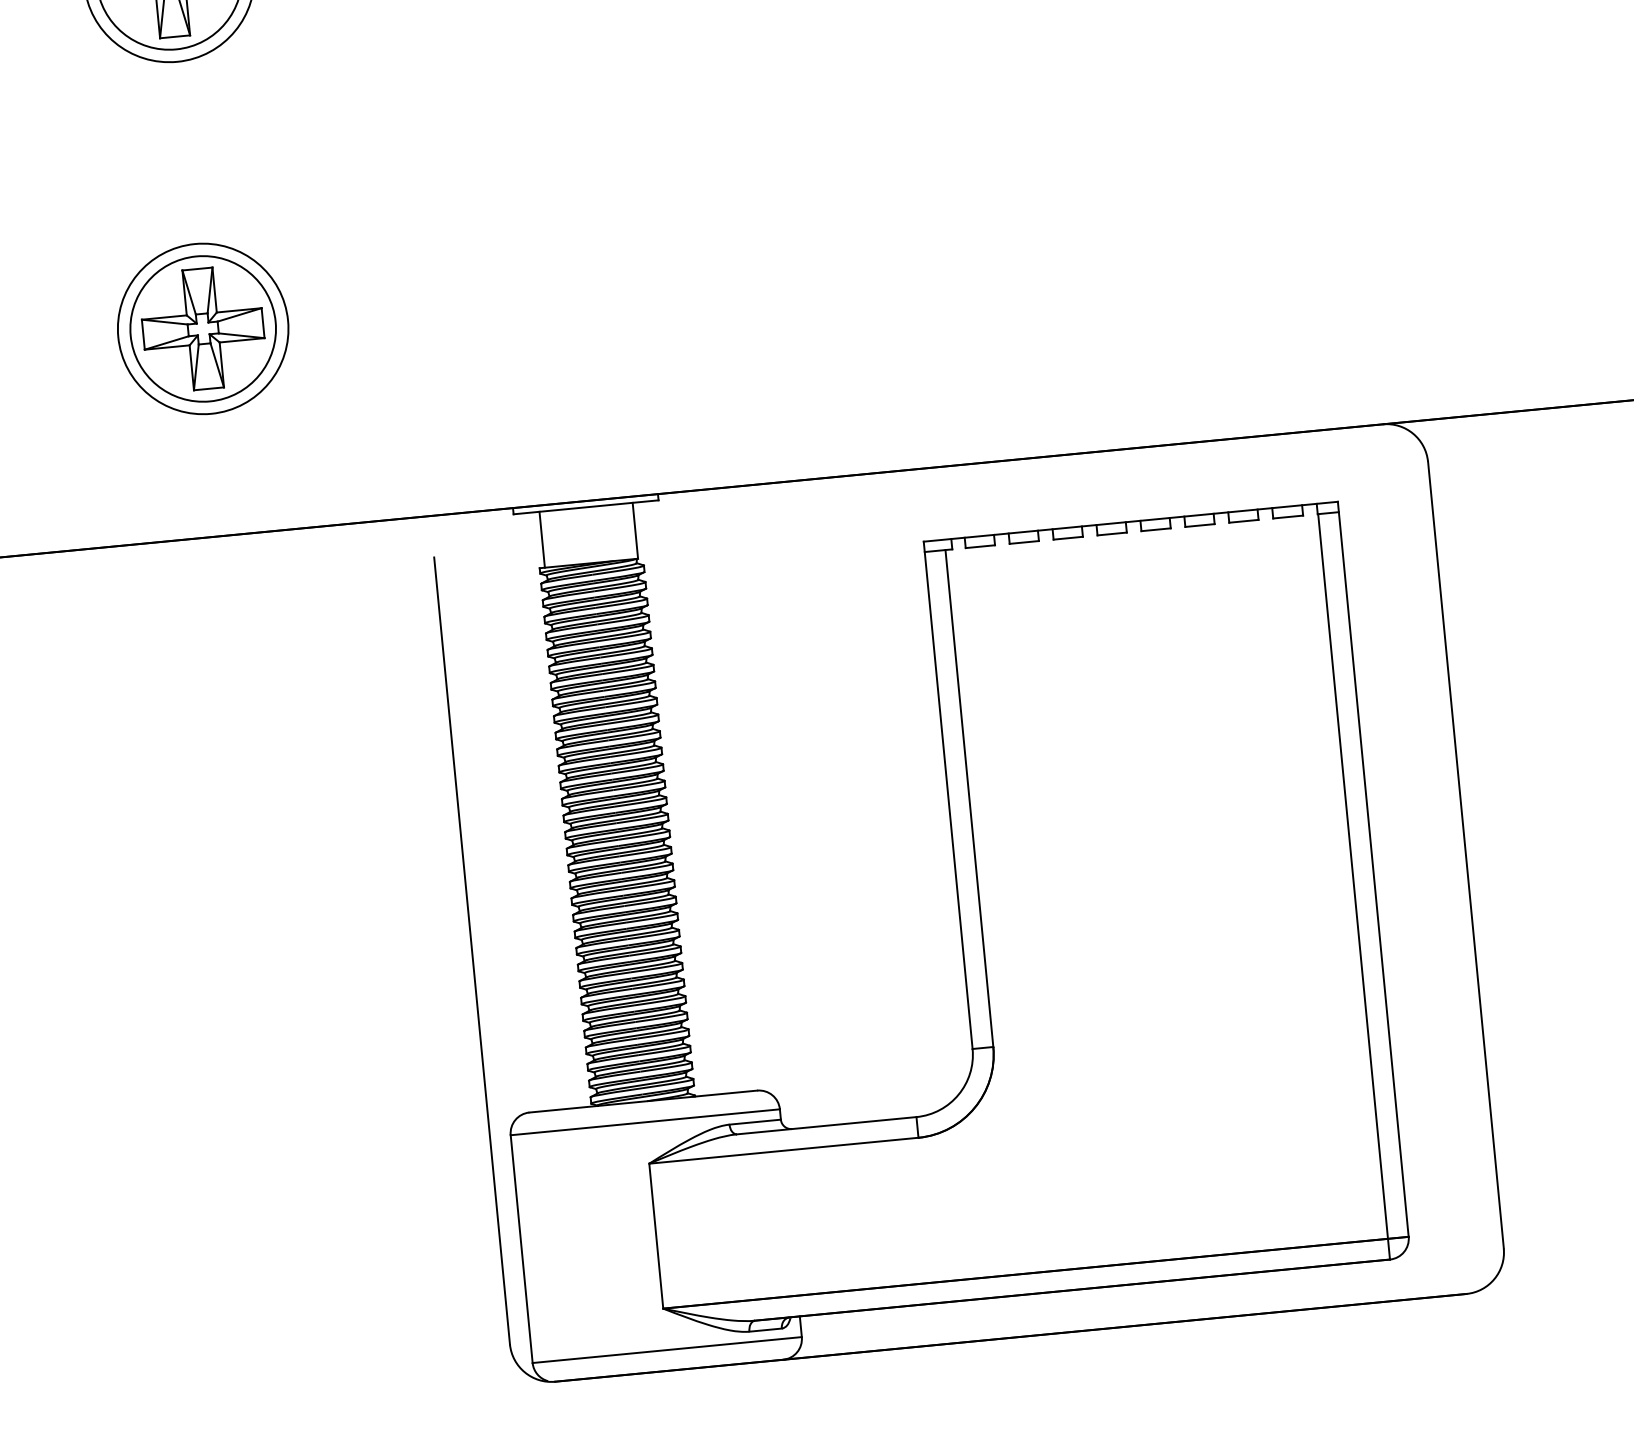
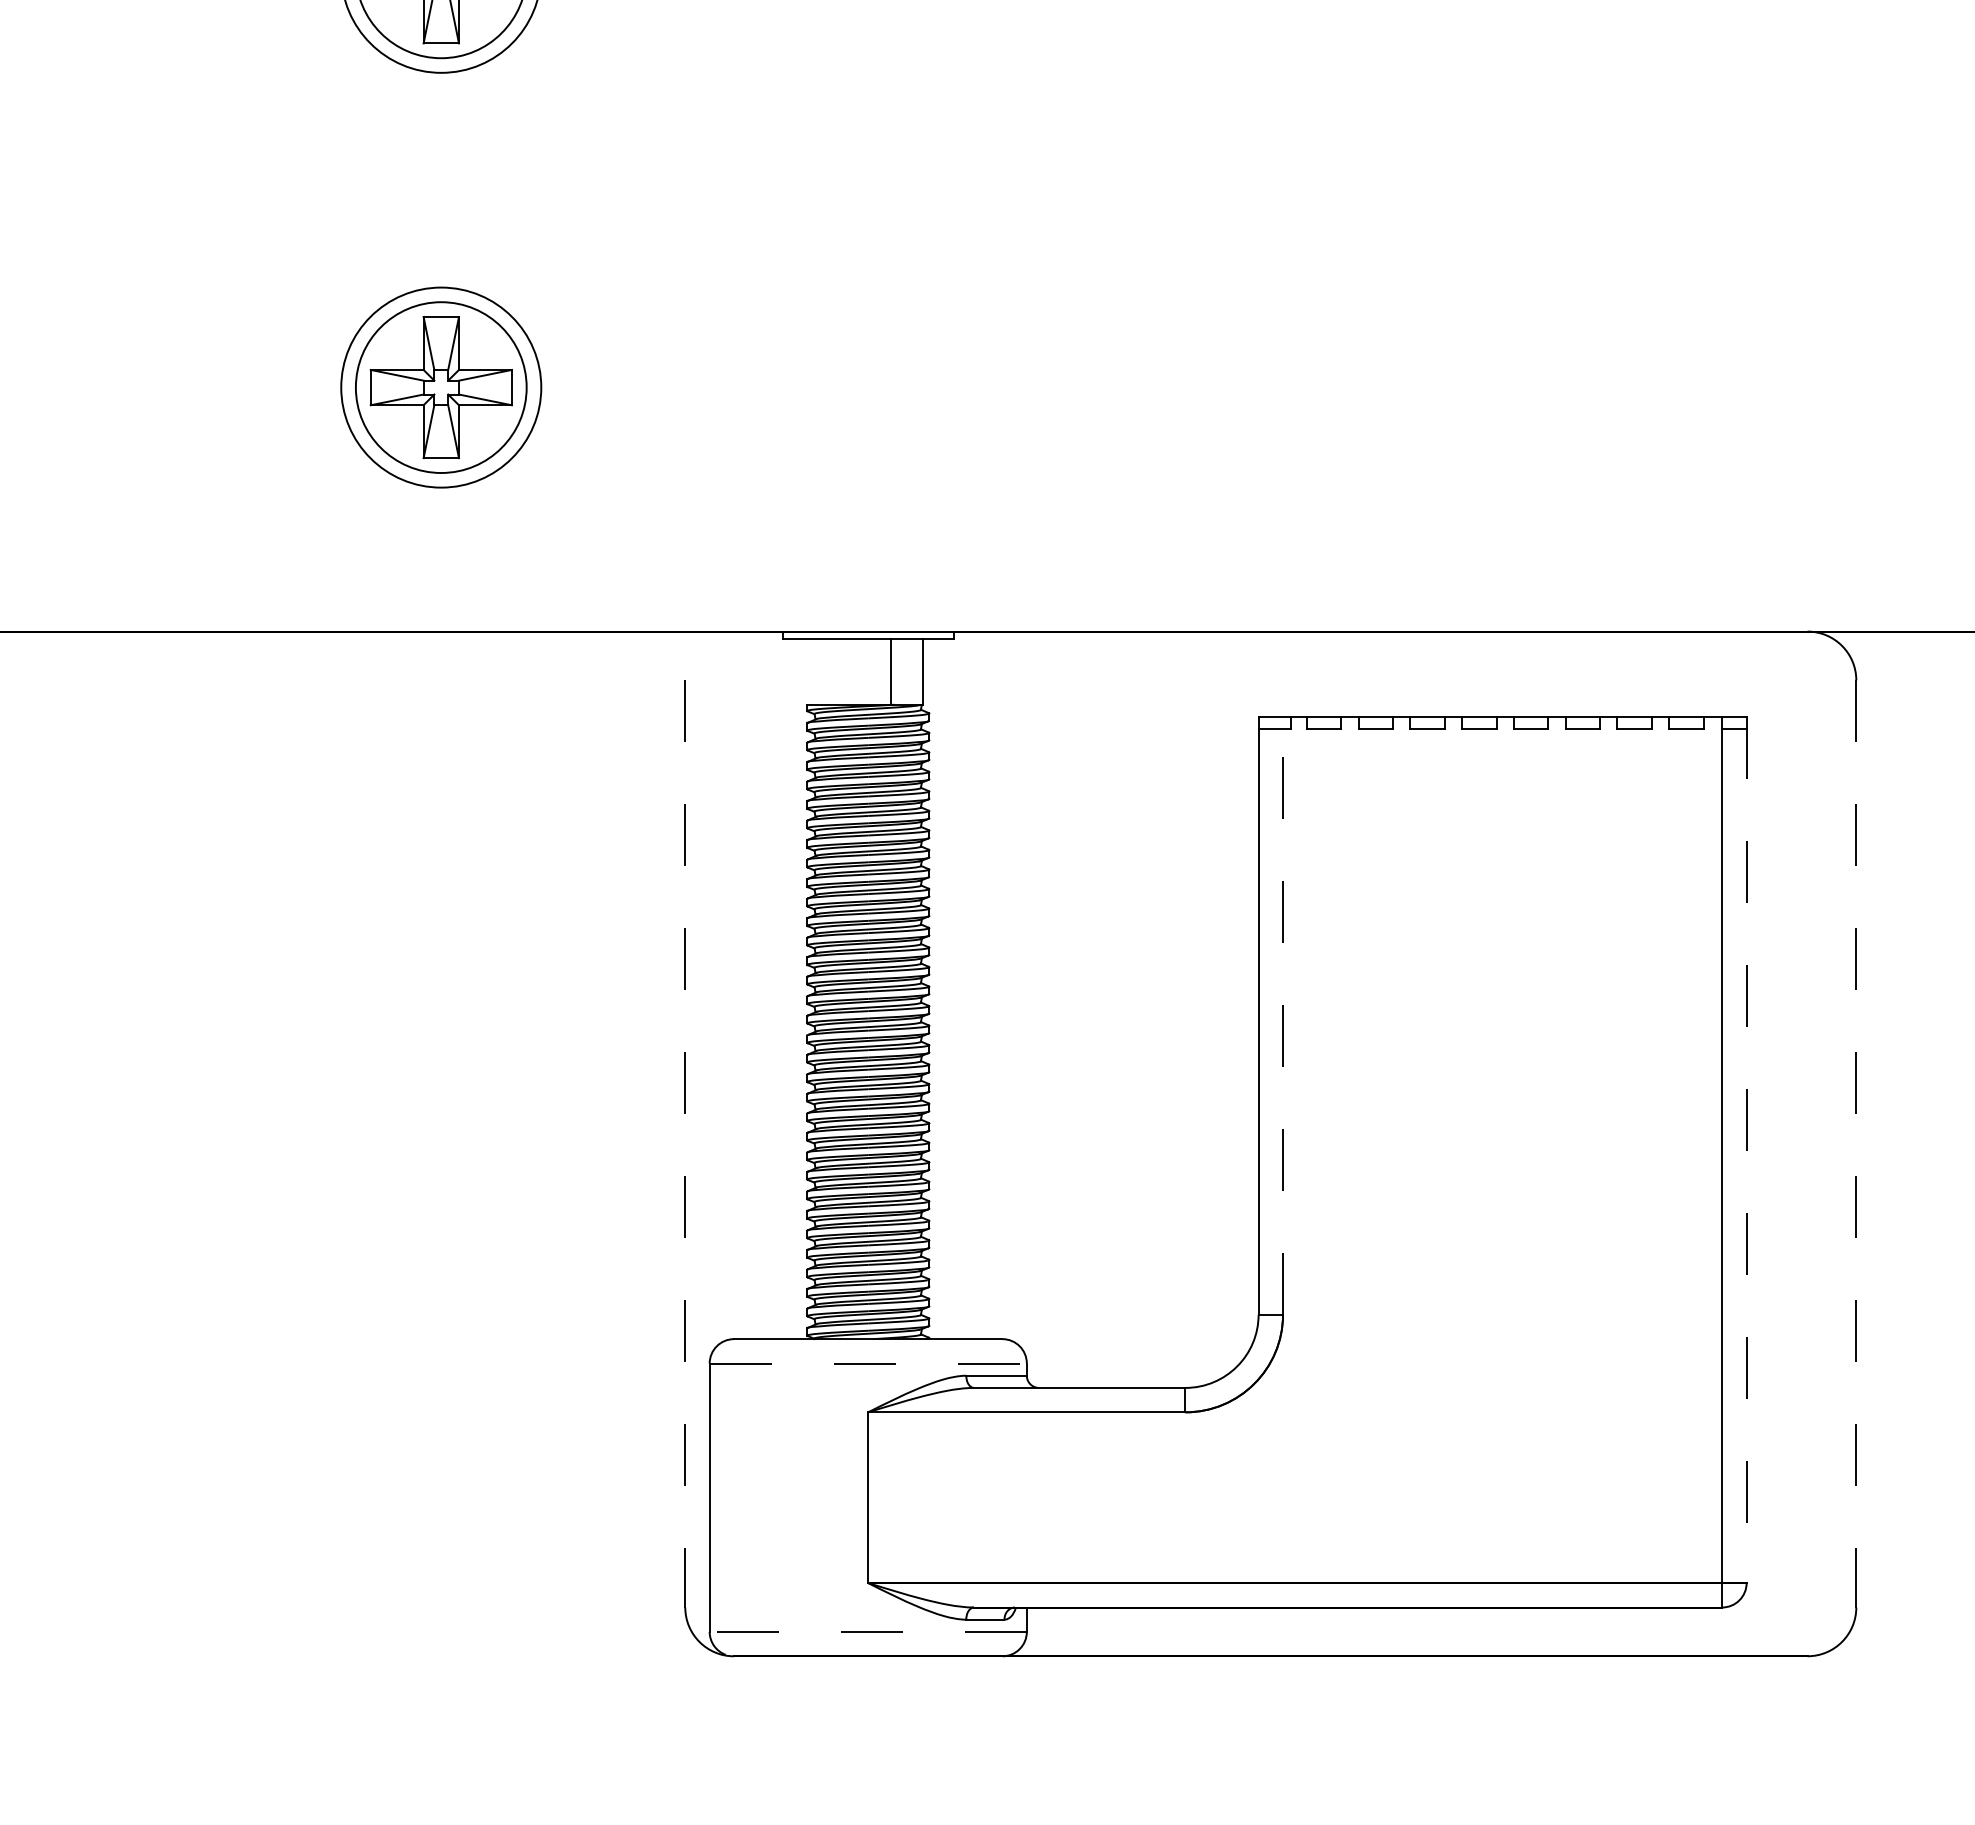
line: (542, 539) -> (891, 671), moved
line: (969, 798) -> (1283, 1021), solid -> dashed
line: (1466, 854) -> (1856, 1143), solid -> dashed
line: (1373, 869) -> (1746, 1150), solid -> dashed
line: (472, 950) -> (685, 1143), solid -> dashed
line: (645, 1122) -> (868, 1363), solid -> dashed
line: (667, 1349) -> (868, 1631), solid -> dashed

